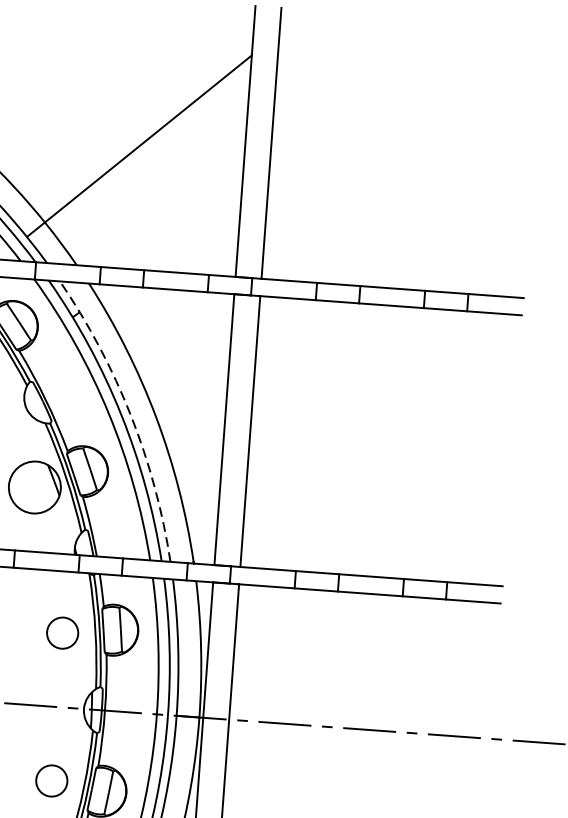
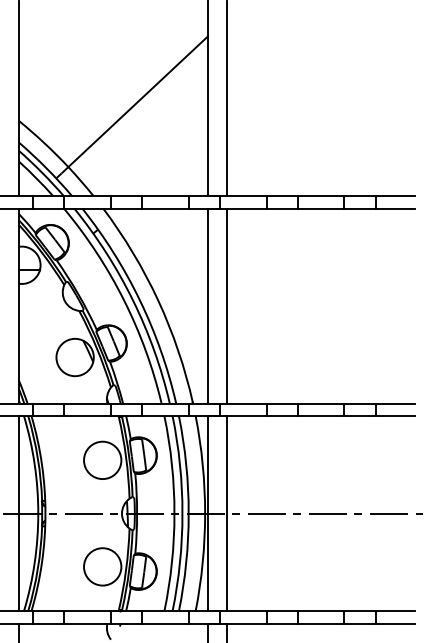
arc: (131, 415) -> (140, 300), dashed -> solid
circle: (62, 633) -> (102, 460), size x1.67
circle: (51, 780) -> (102, 566), size x1.67

